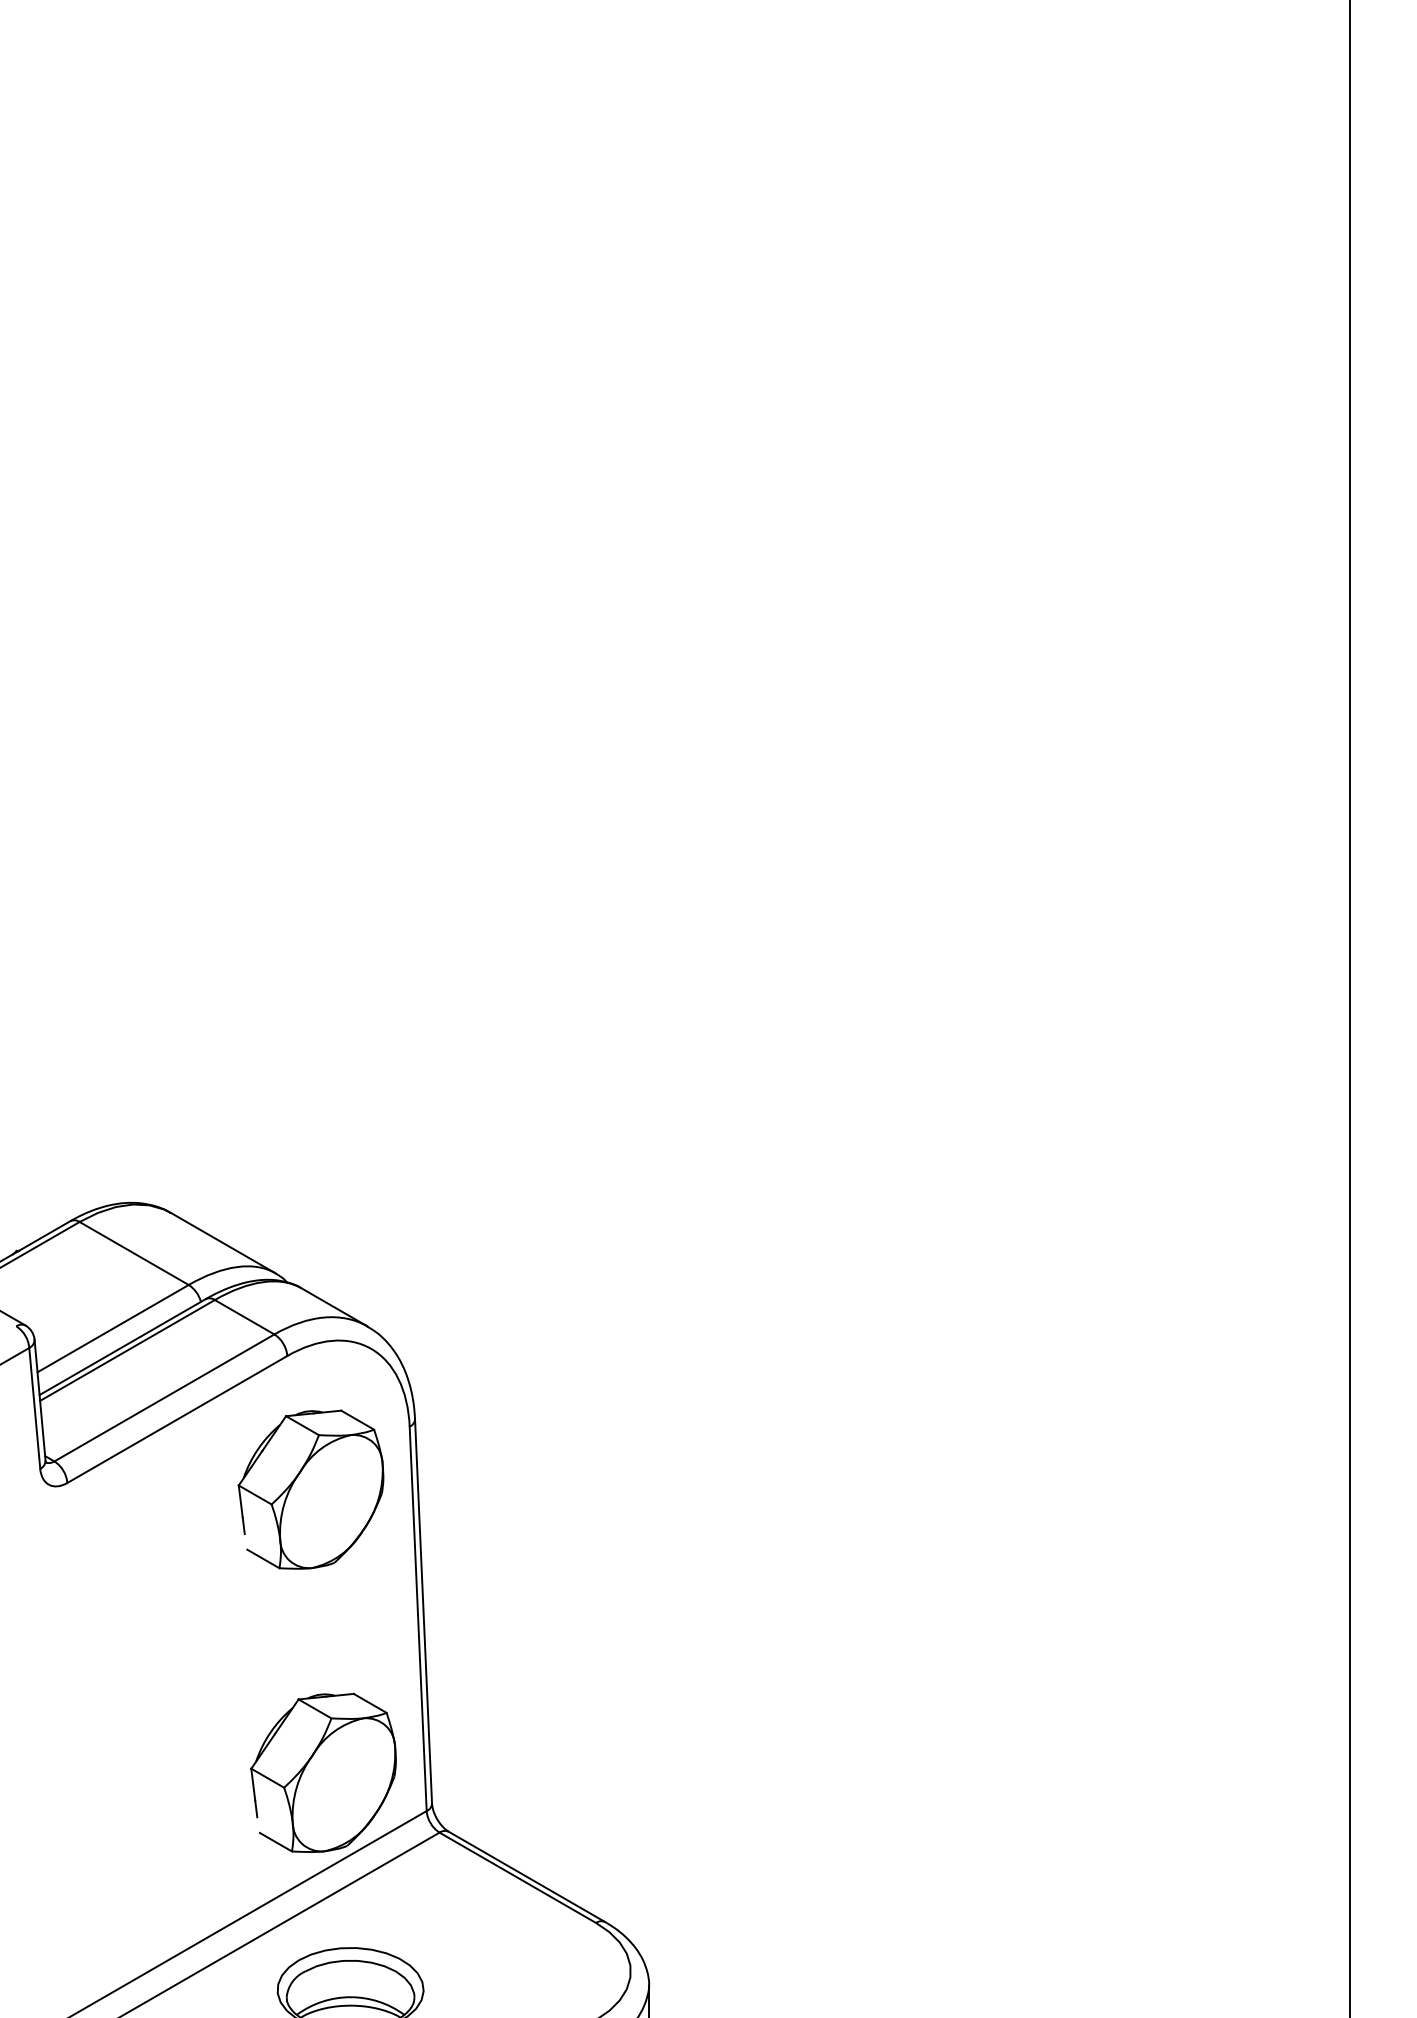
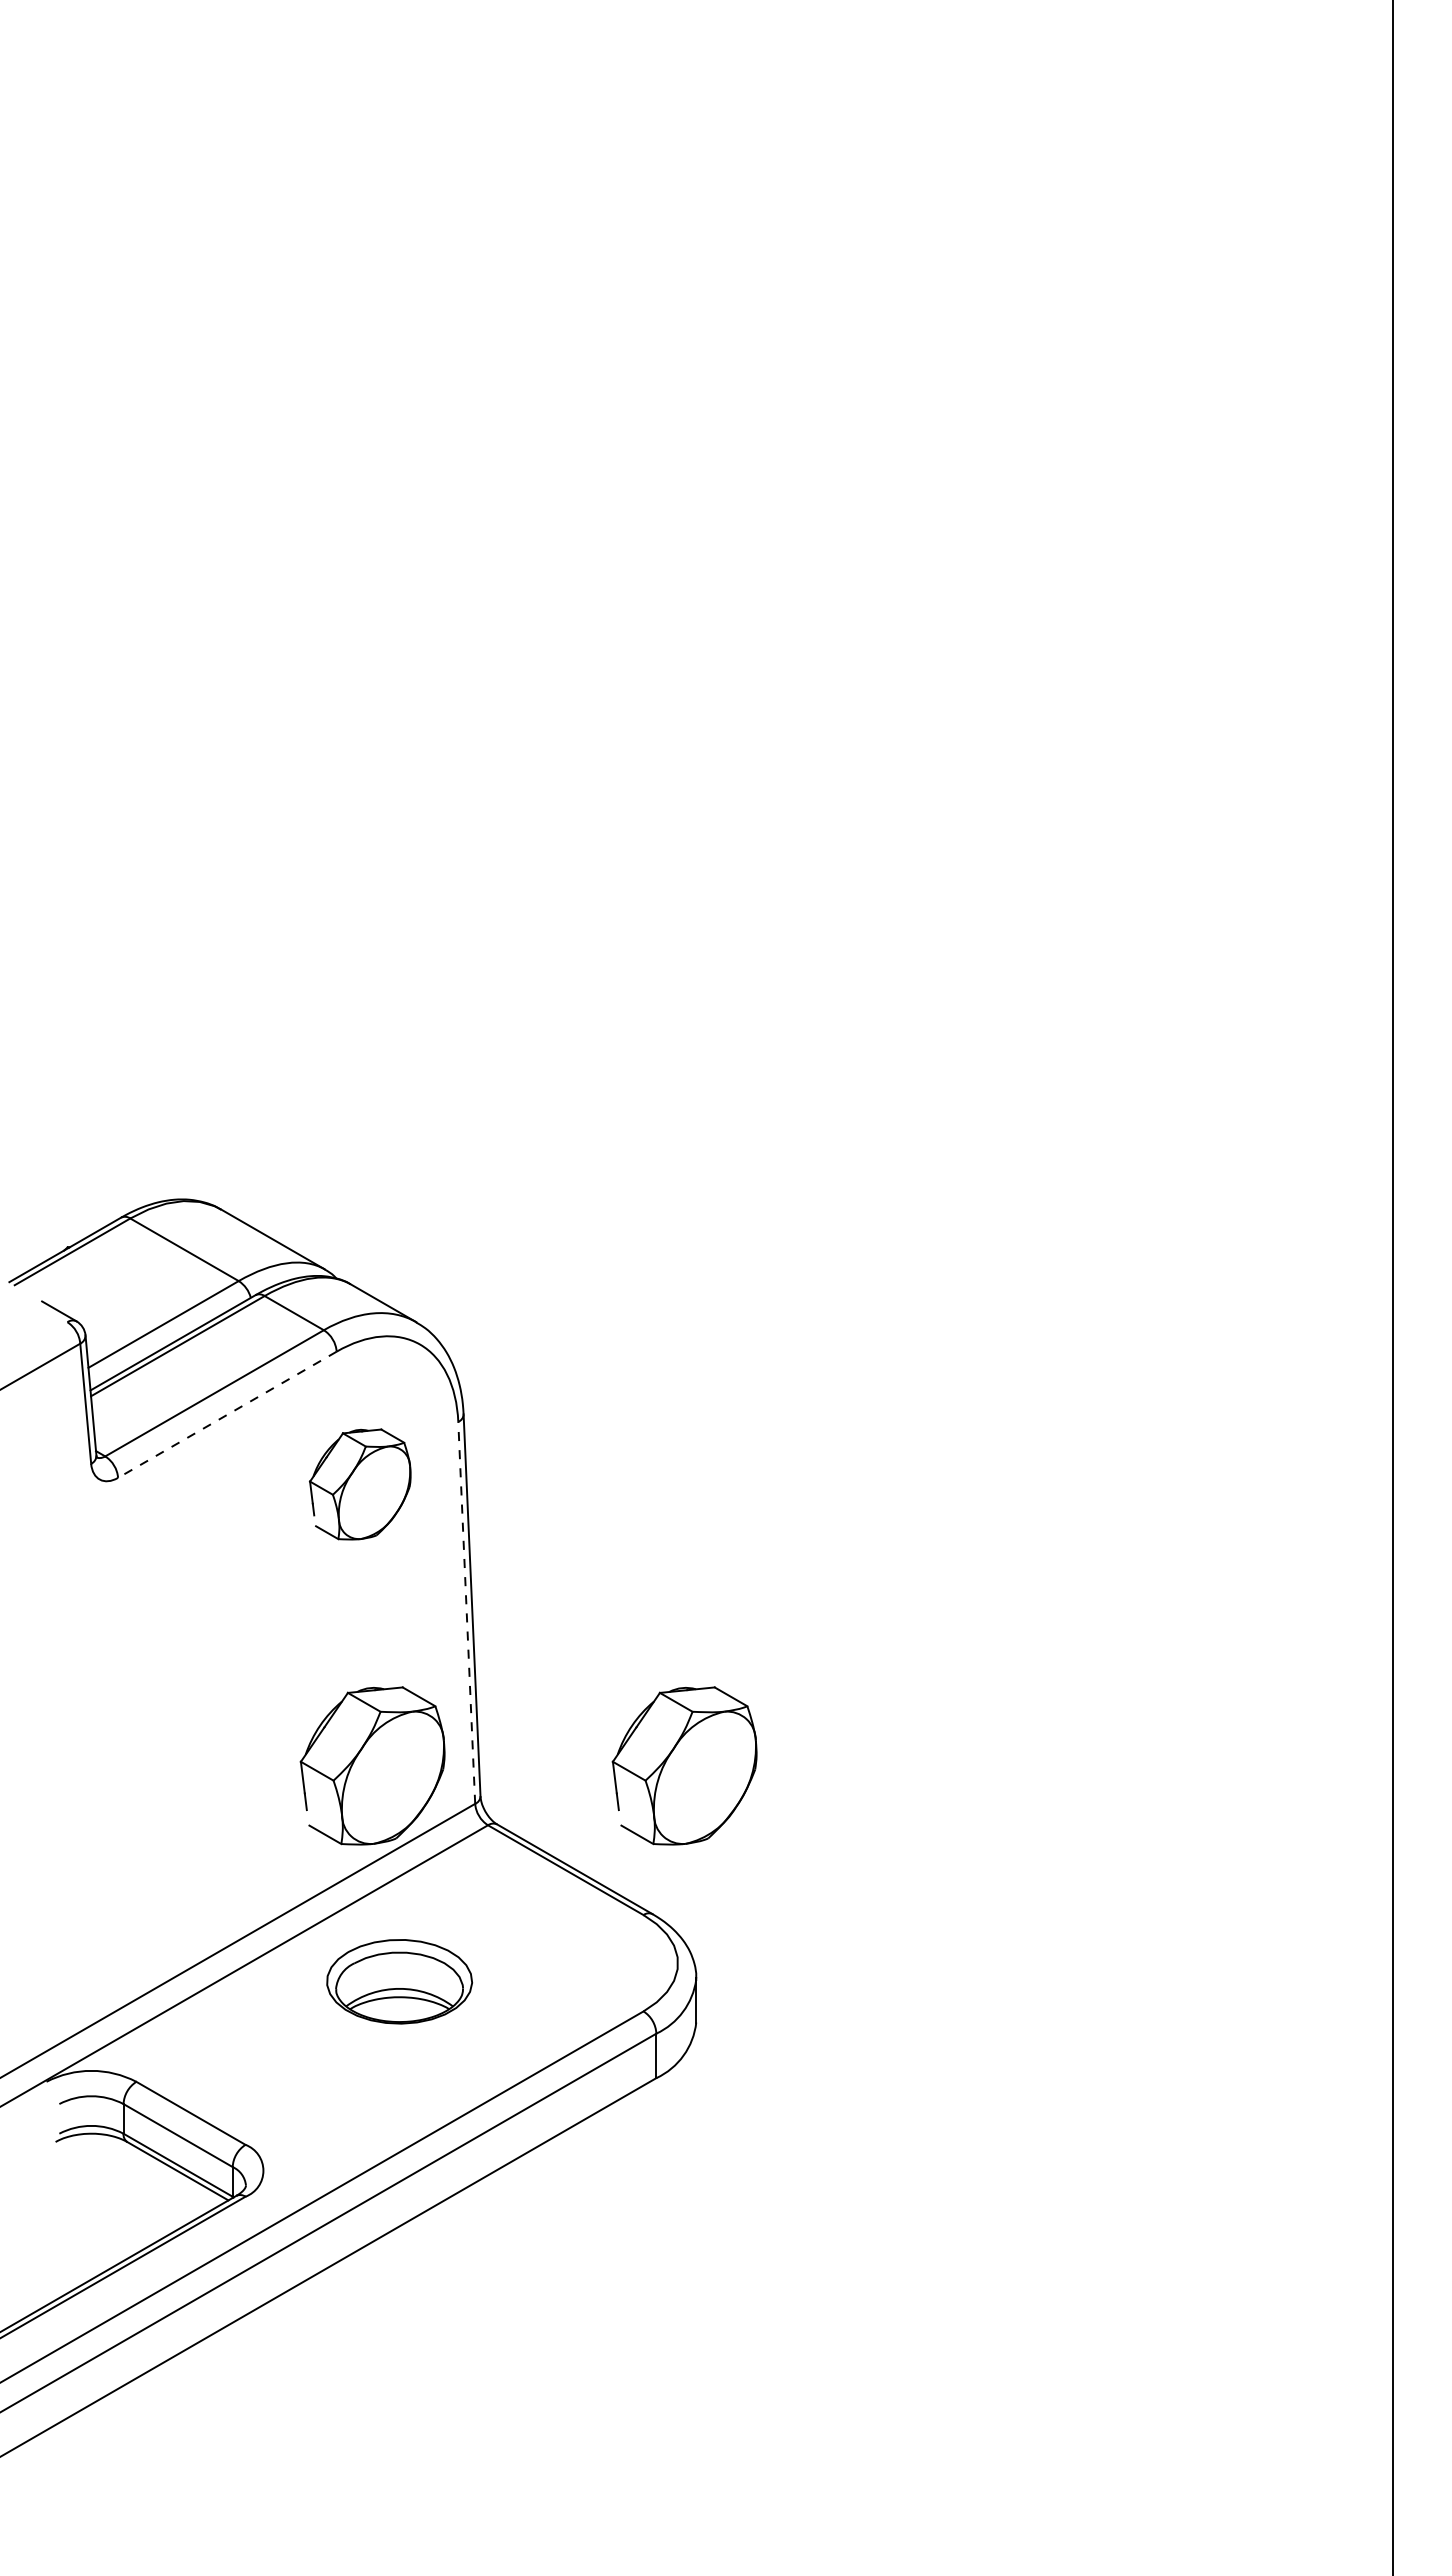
line: (176, 1420) -> (226, 1415), solid -> dashed
part: (311, 1489) -> (360, 1484), size x0.7
line: (417, 1618) -> (466, 1612), solid -> dashed
part: (637, 1772) -> (684, 1765), added

